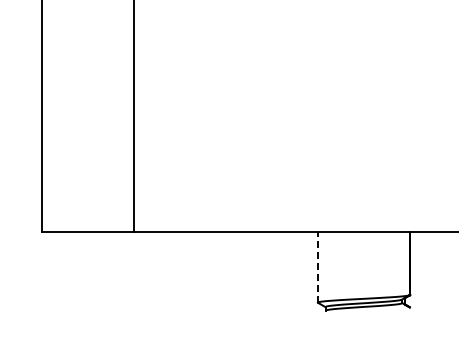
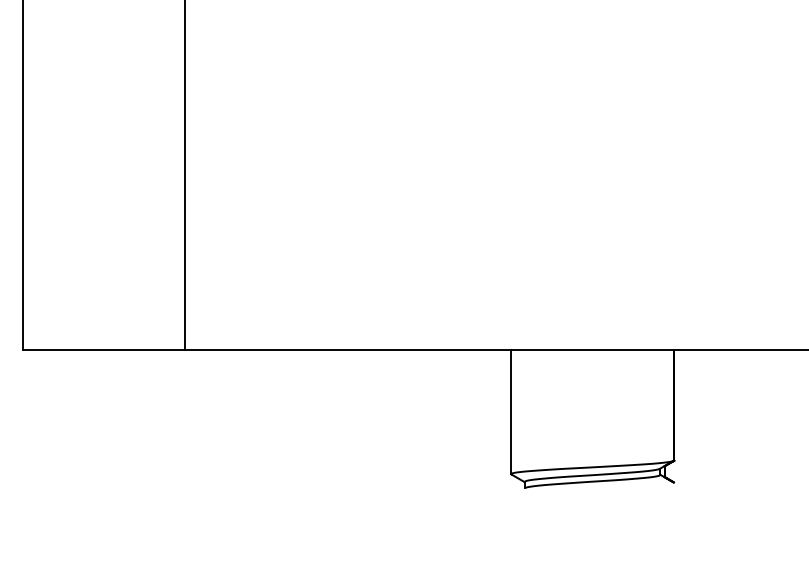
line: (317, 267) -> (510, 411), dashed -> solid

